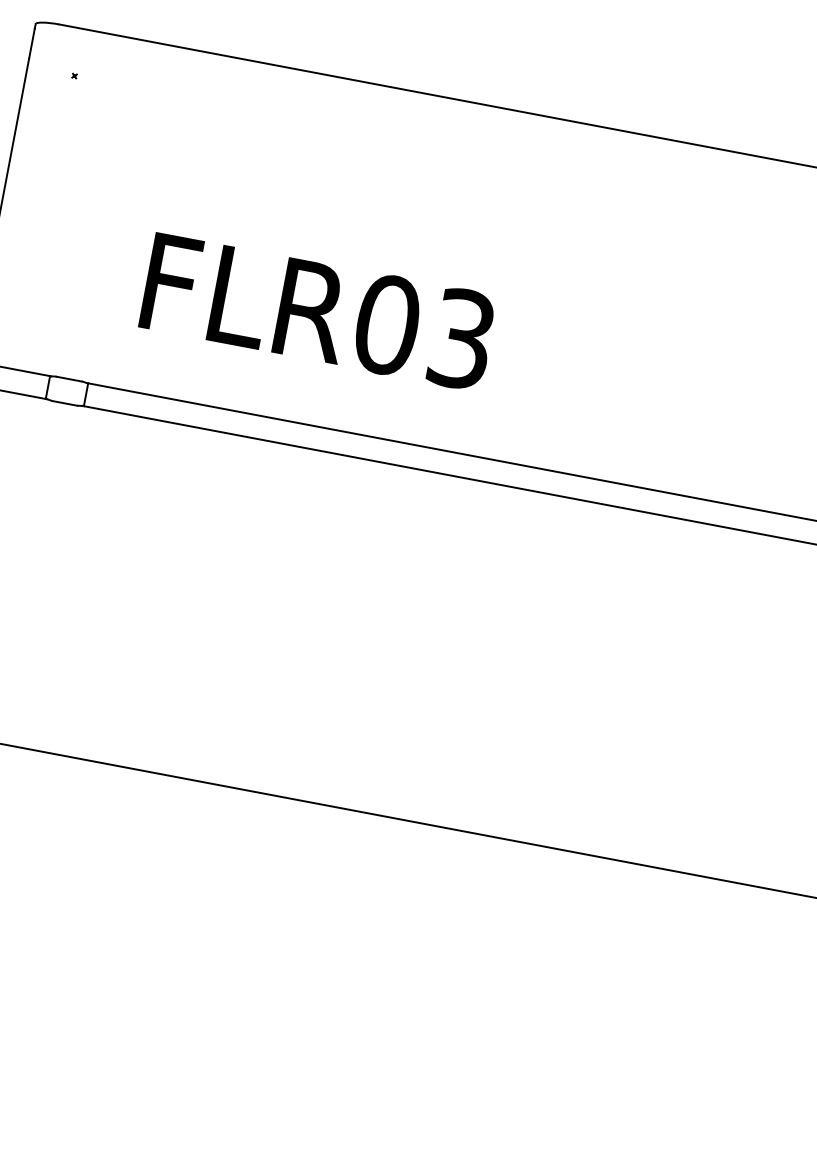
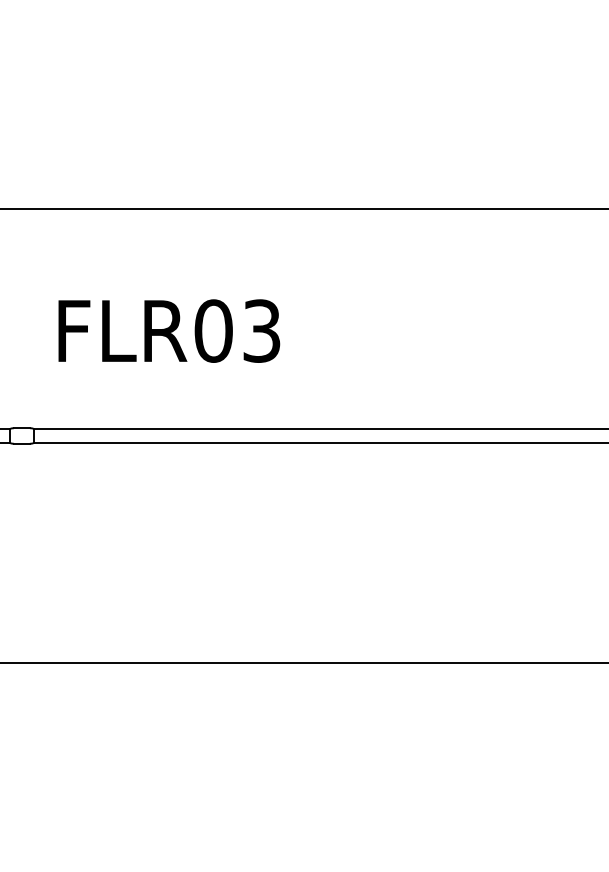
text: (319, 311) -> (169, 330), moved

